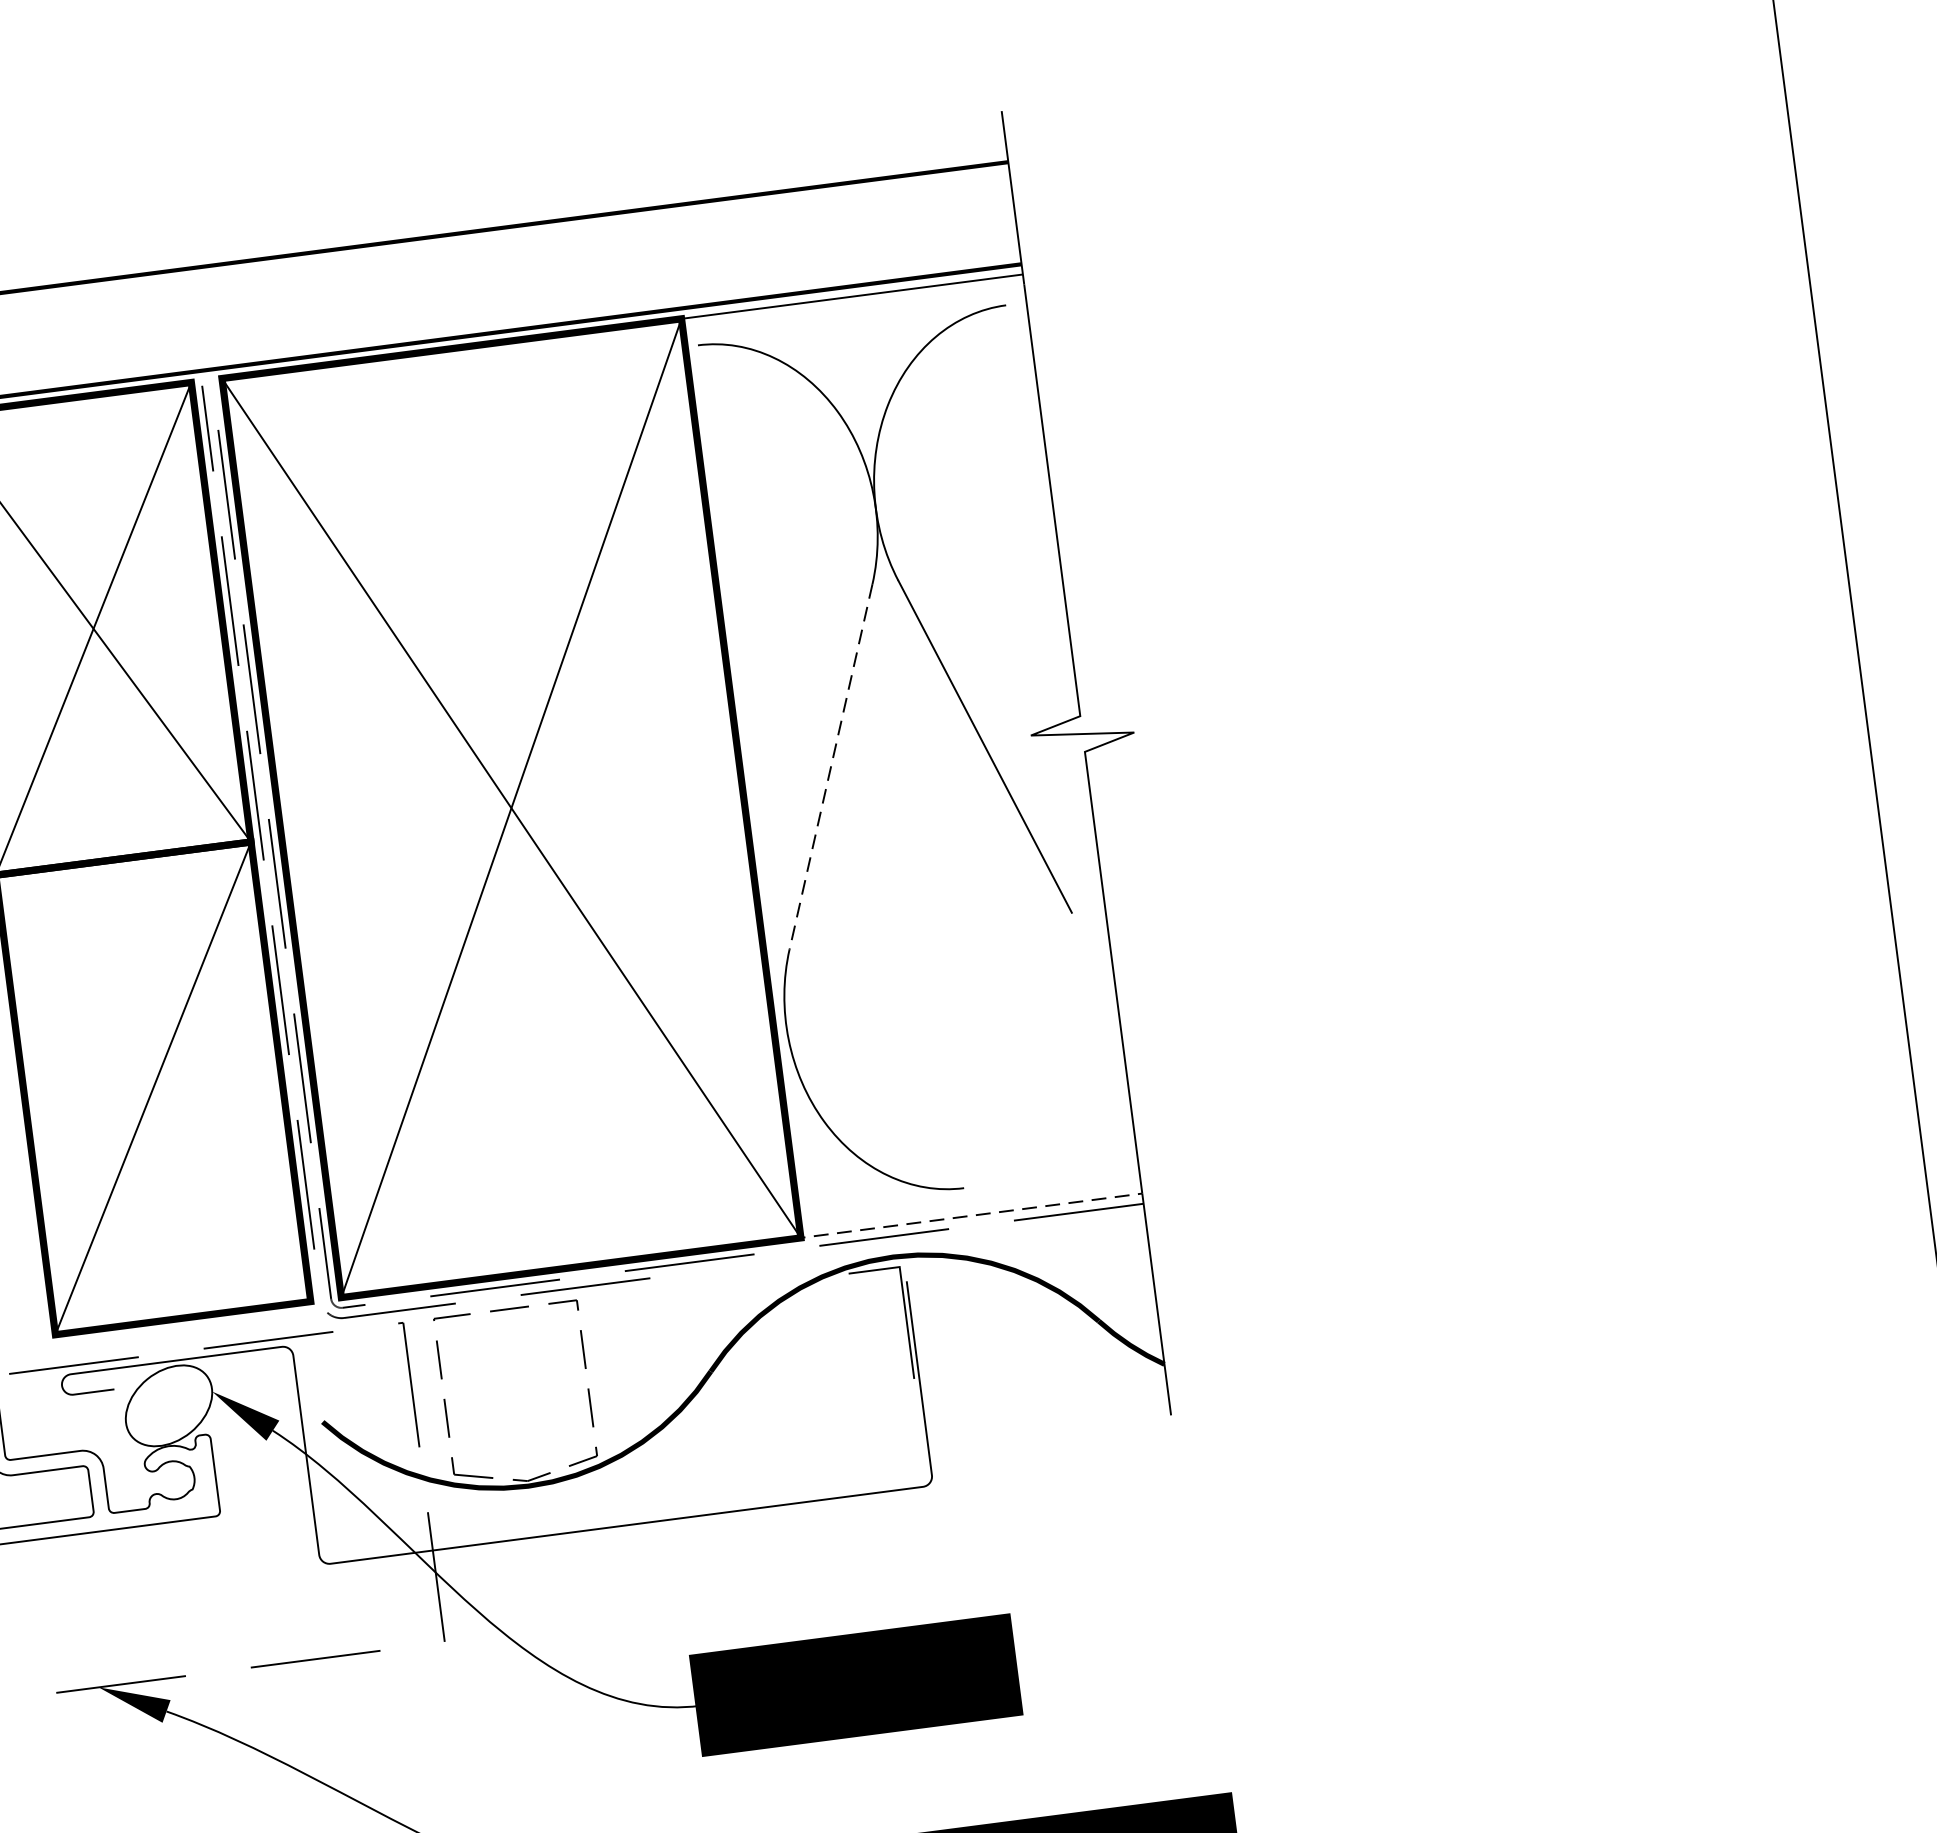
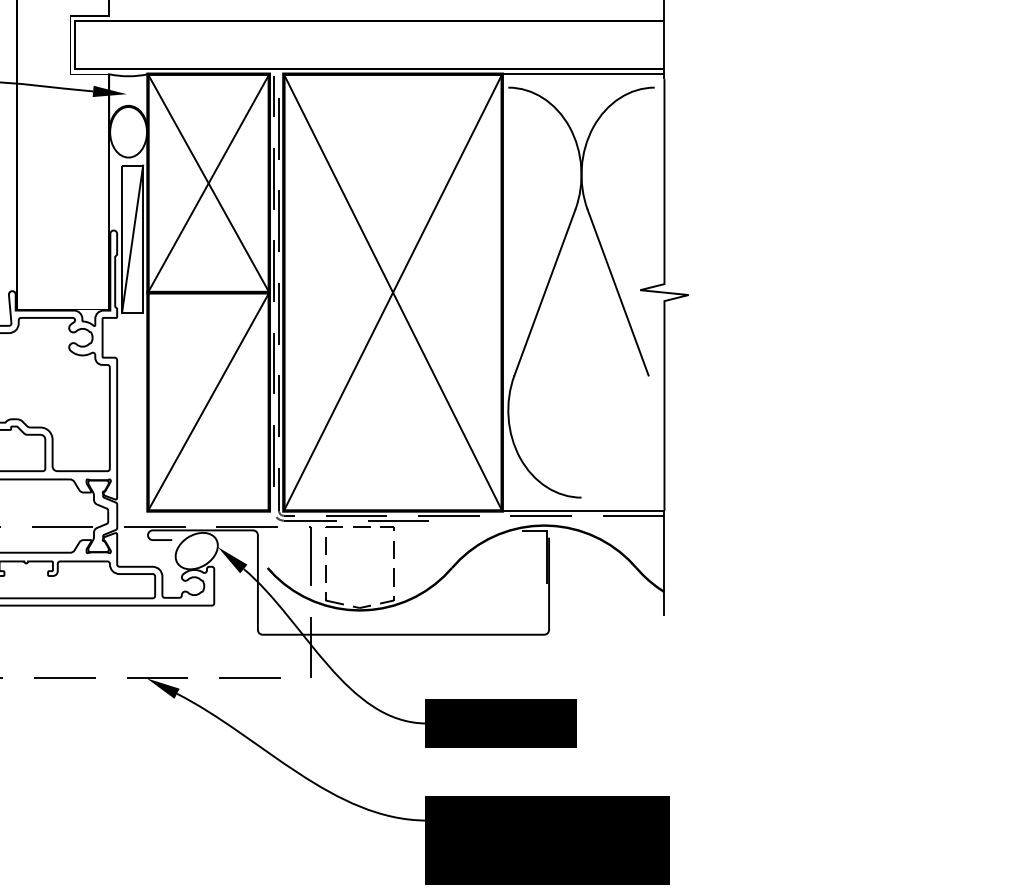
line: (830, 768) -> (544, 293), dashed -> solid
line: (965, 1215) -> (580, 510), dashed -> solid

